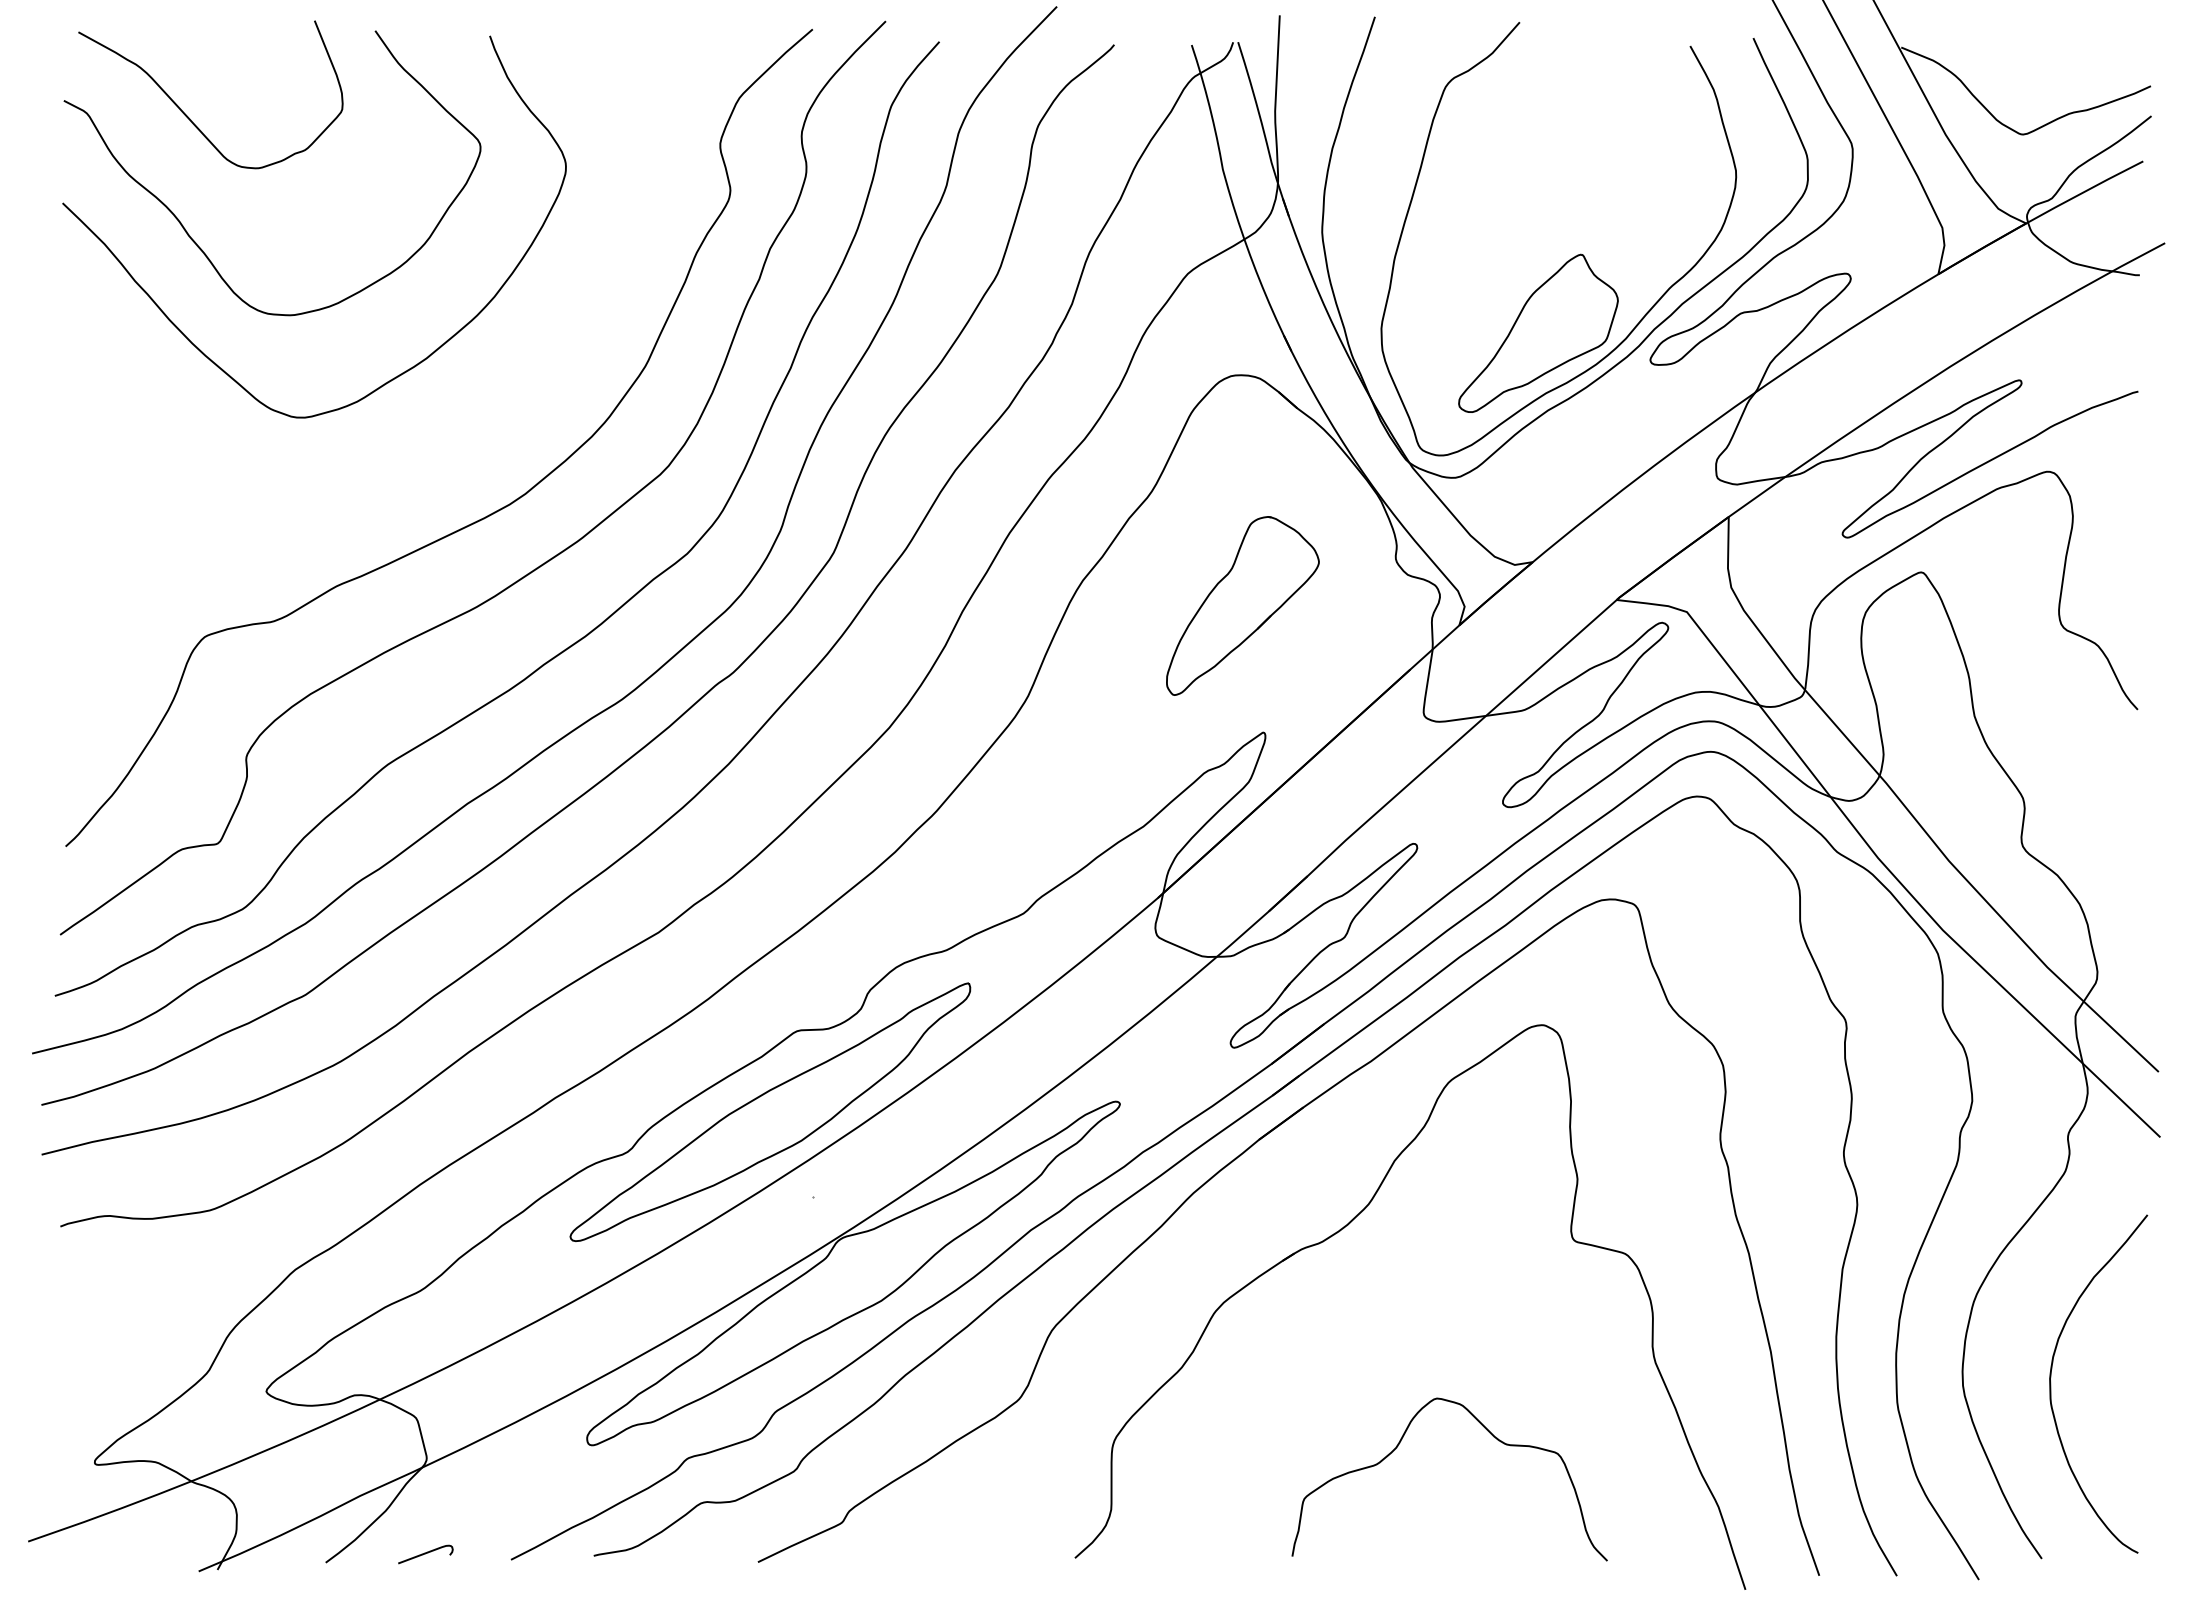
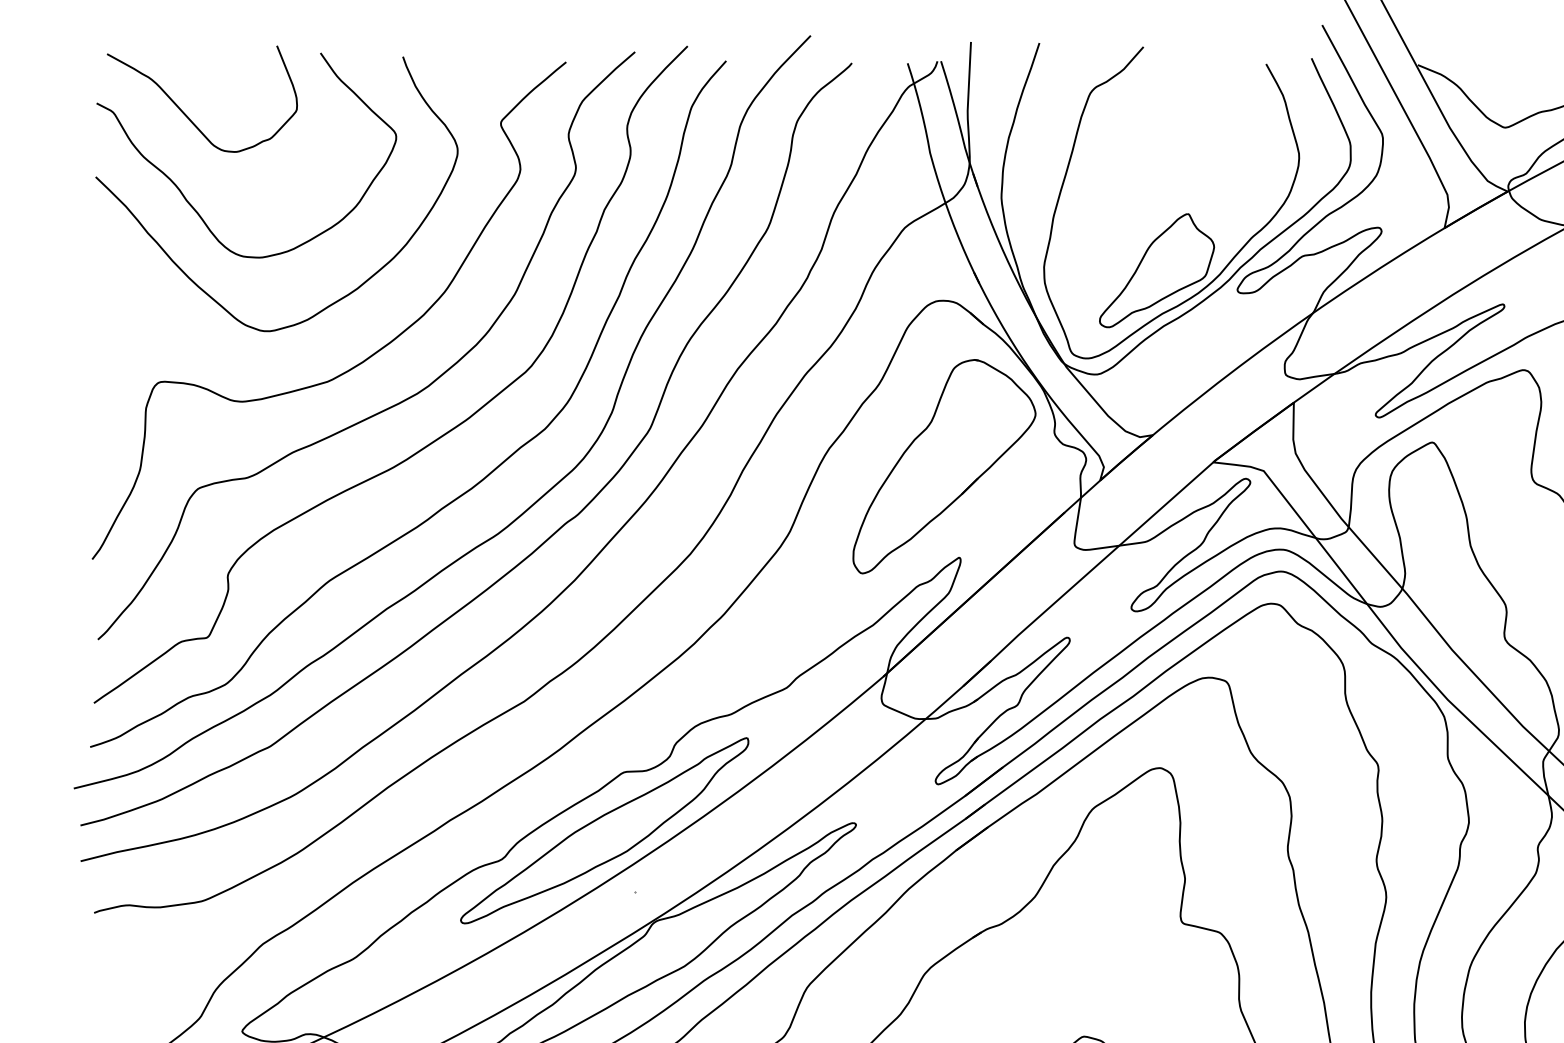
curve: (433, 459) -> (362, 361), added
part: (1242, 605) -> (944, 466), size x1.67

